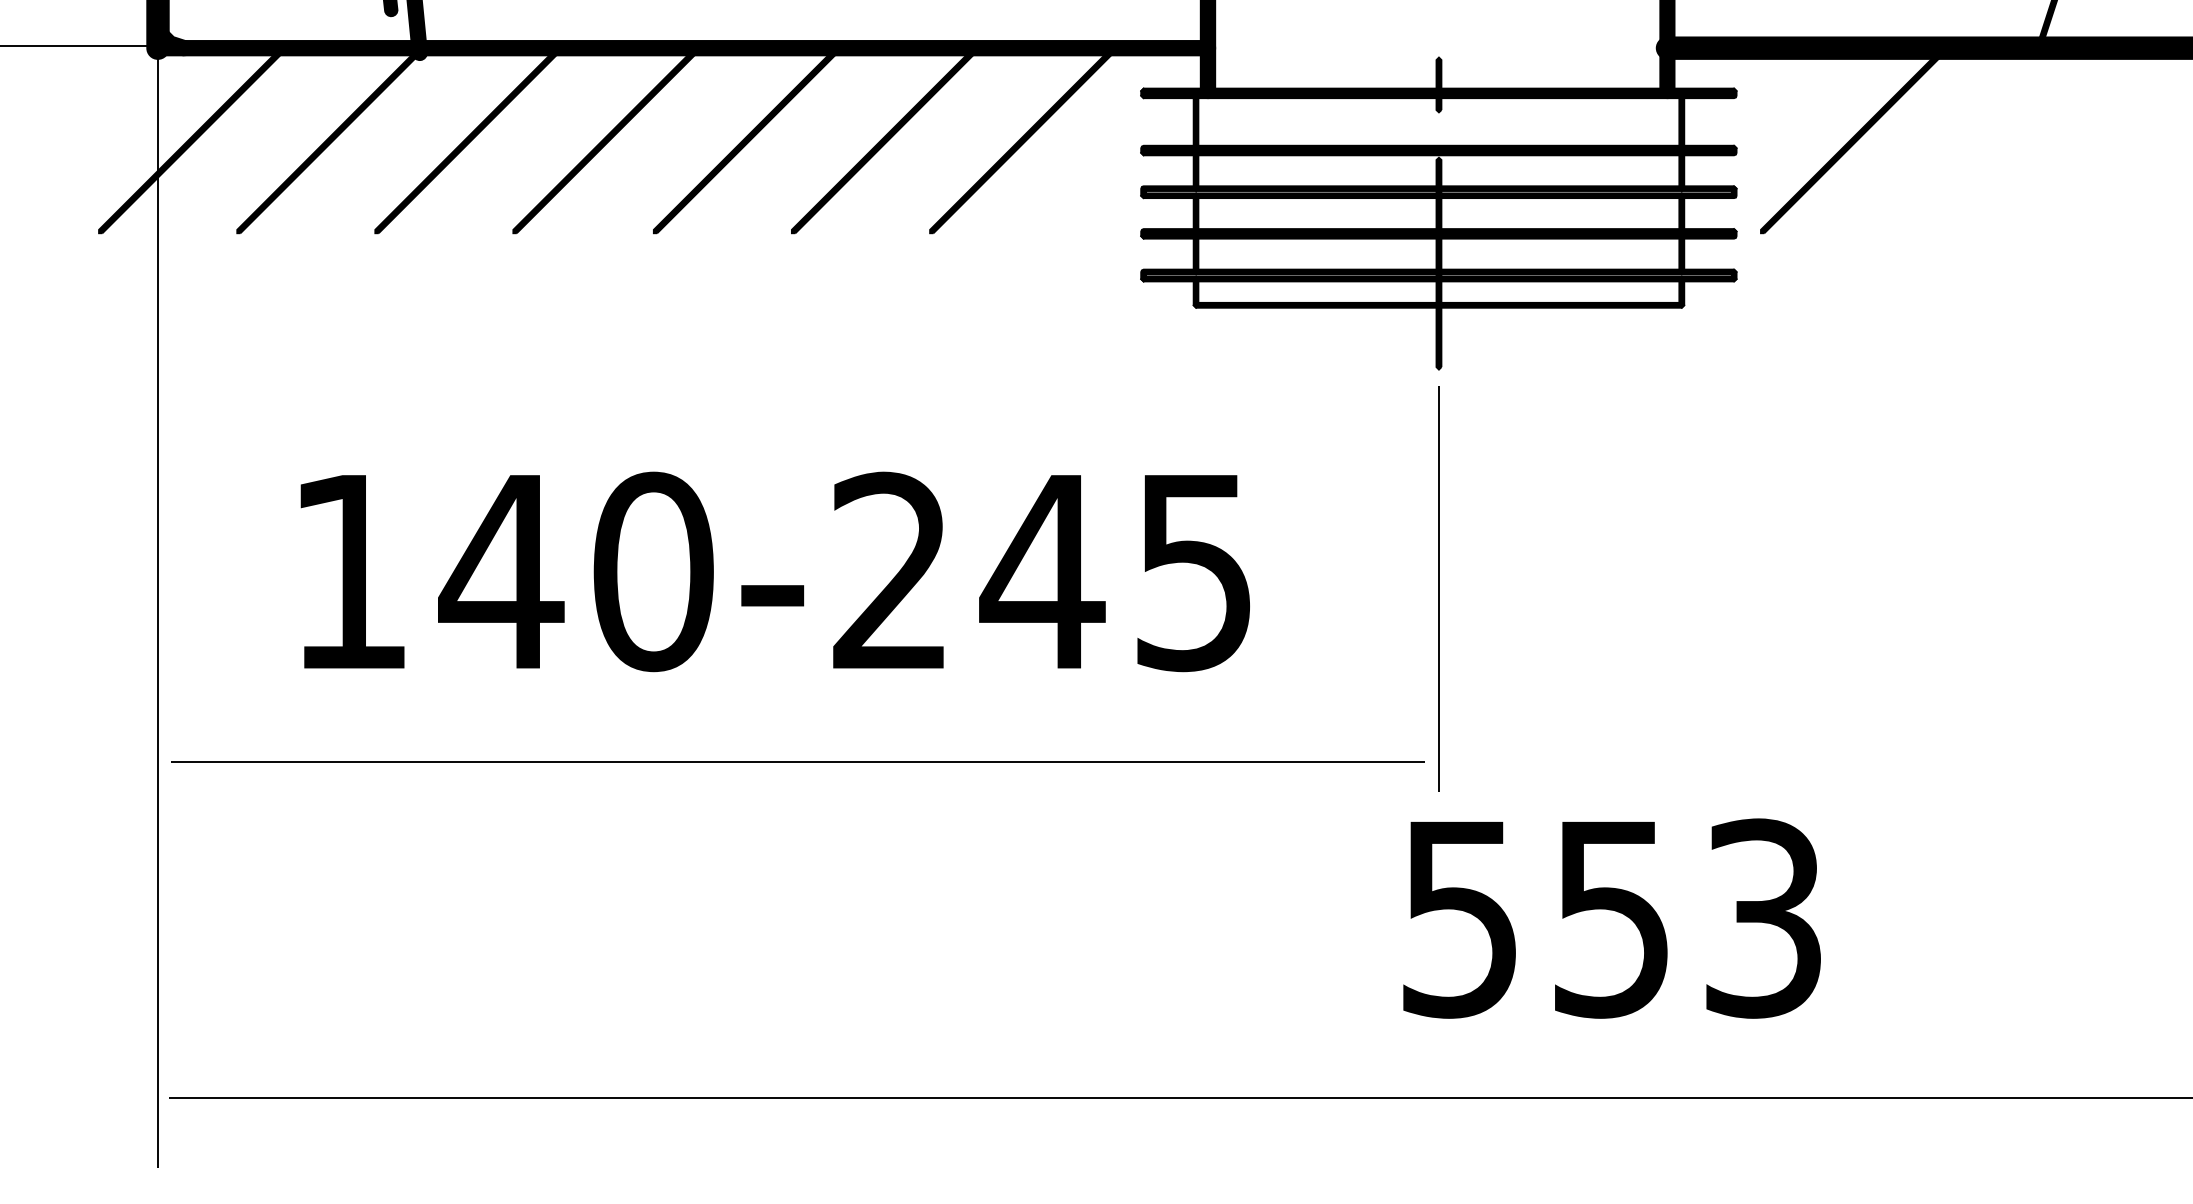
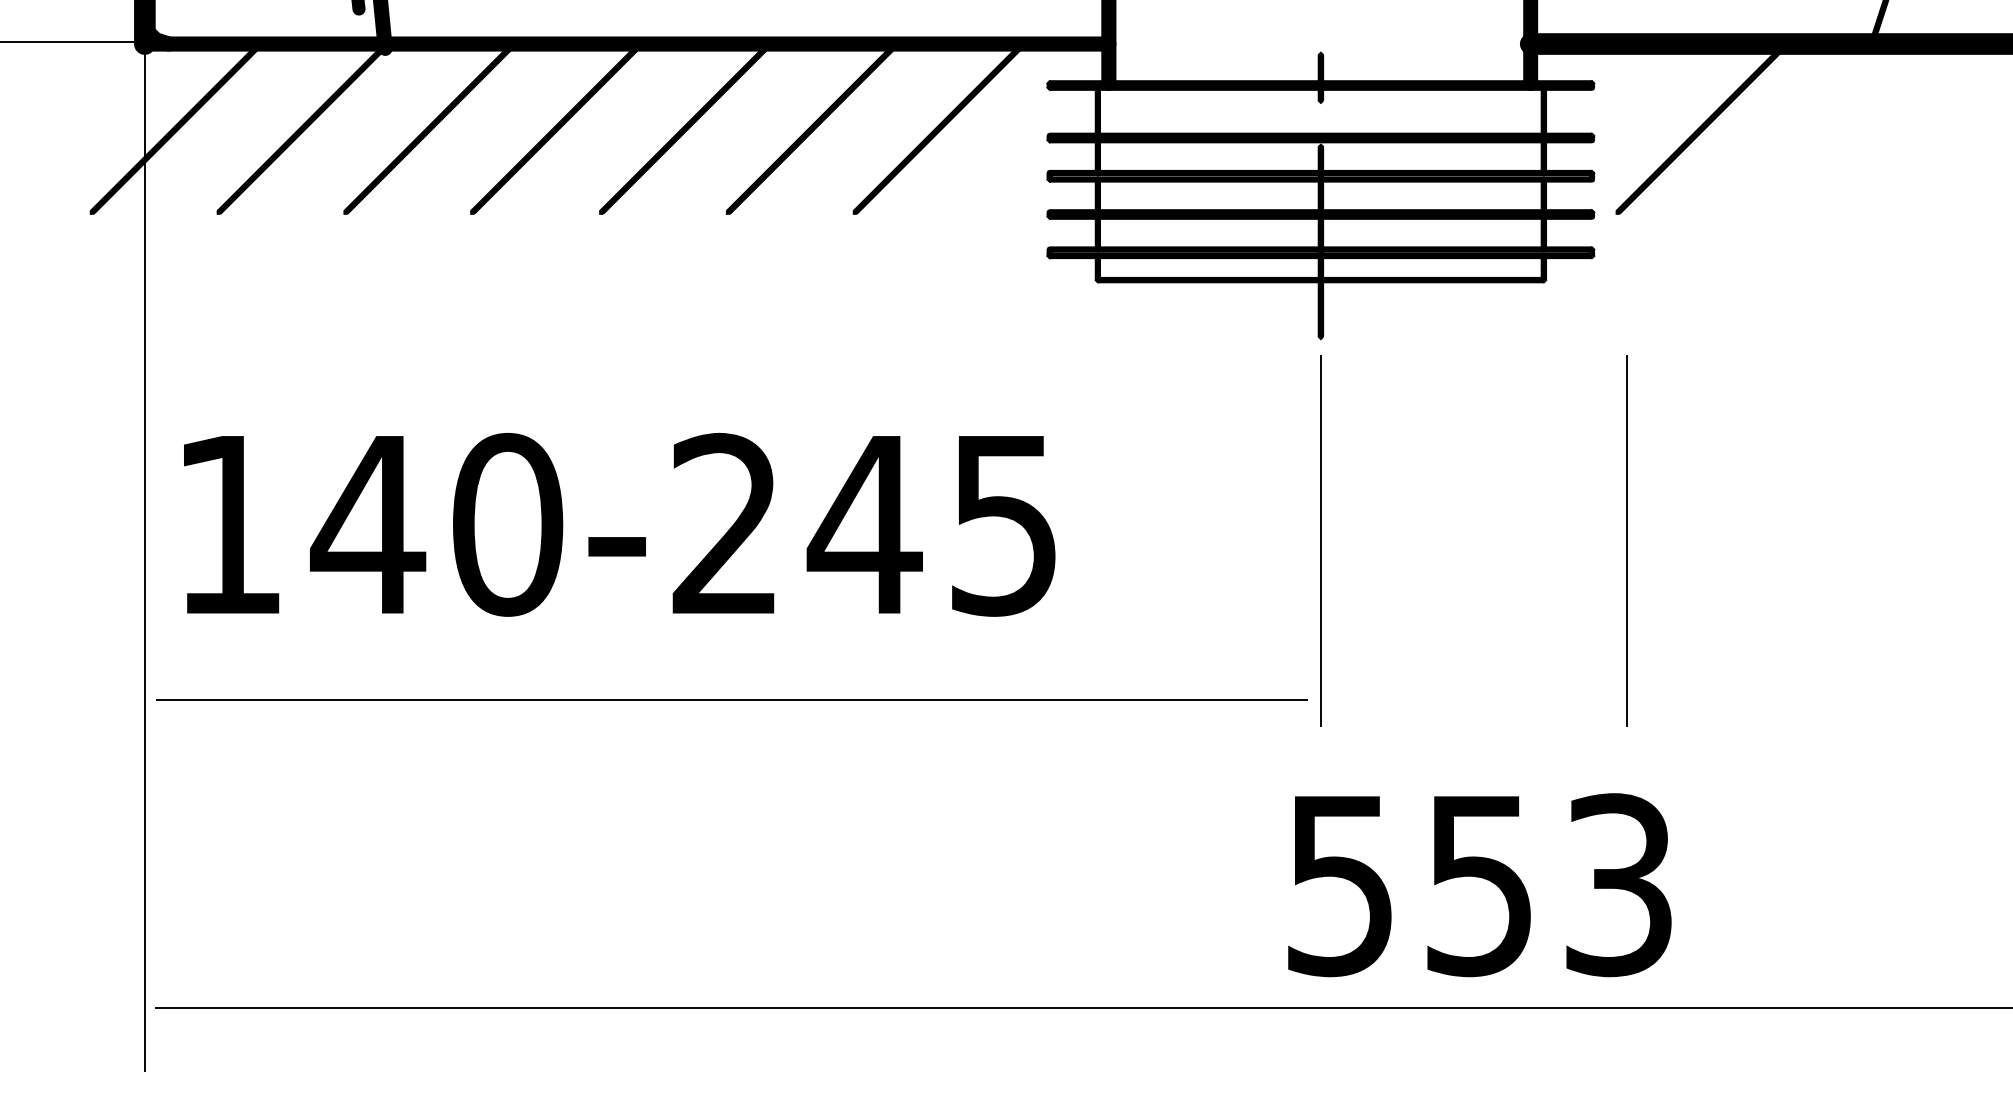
text: (775, 571) -> (619, 524), moved
line: (1771, 588) -> (1626, 540), added
text: (1611, 918) -> (1479, 885), moved

